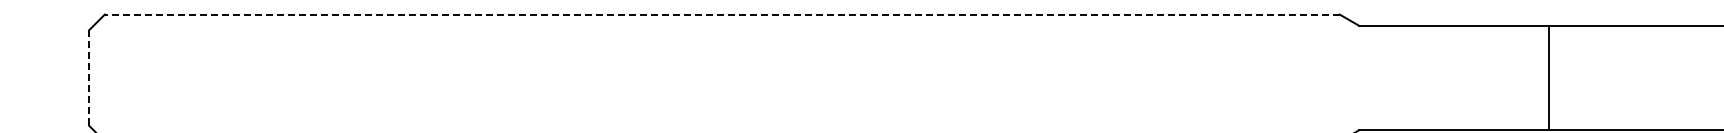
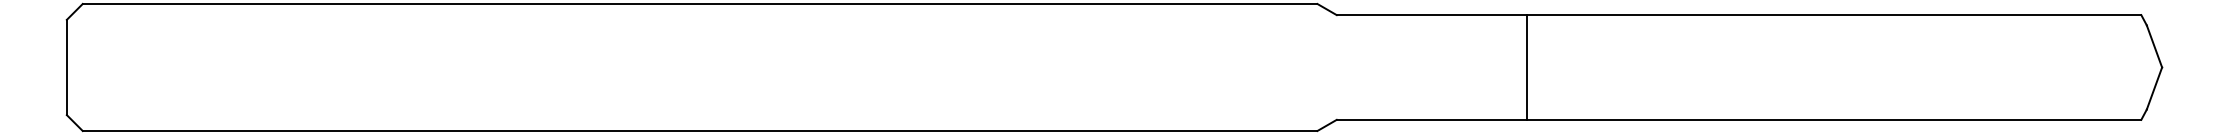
line: (721, 15) -> (699, 4), dashed -> solid
line: (88, 78) -> (66, 67), dashed -> solid

